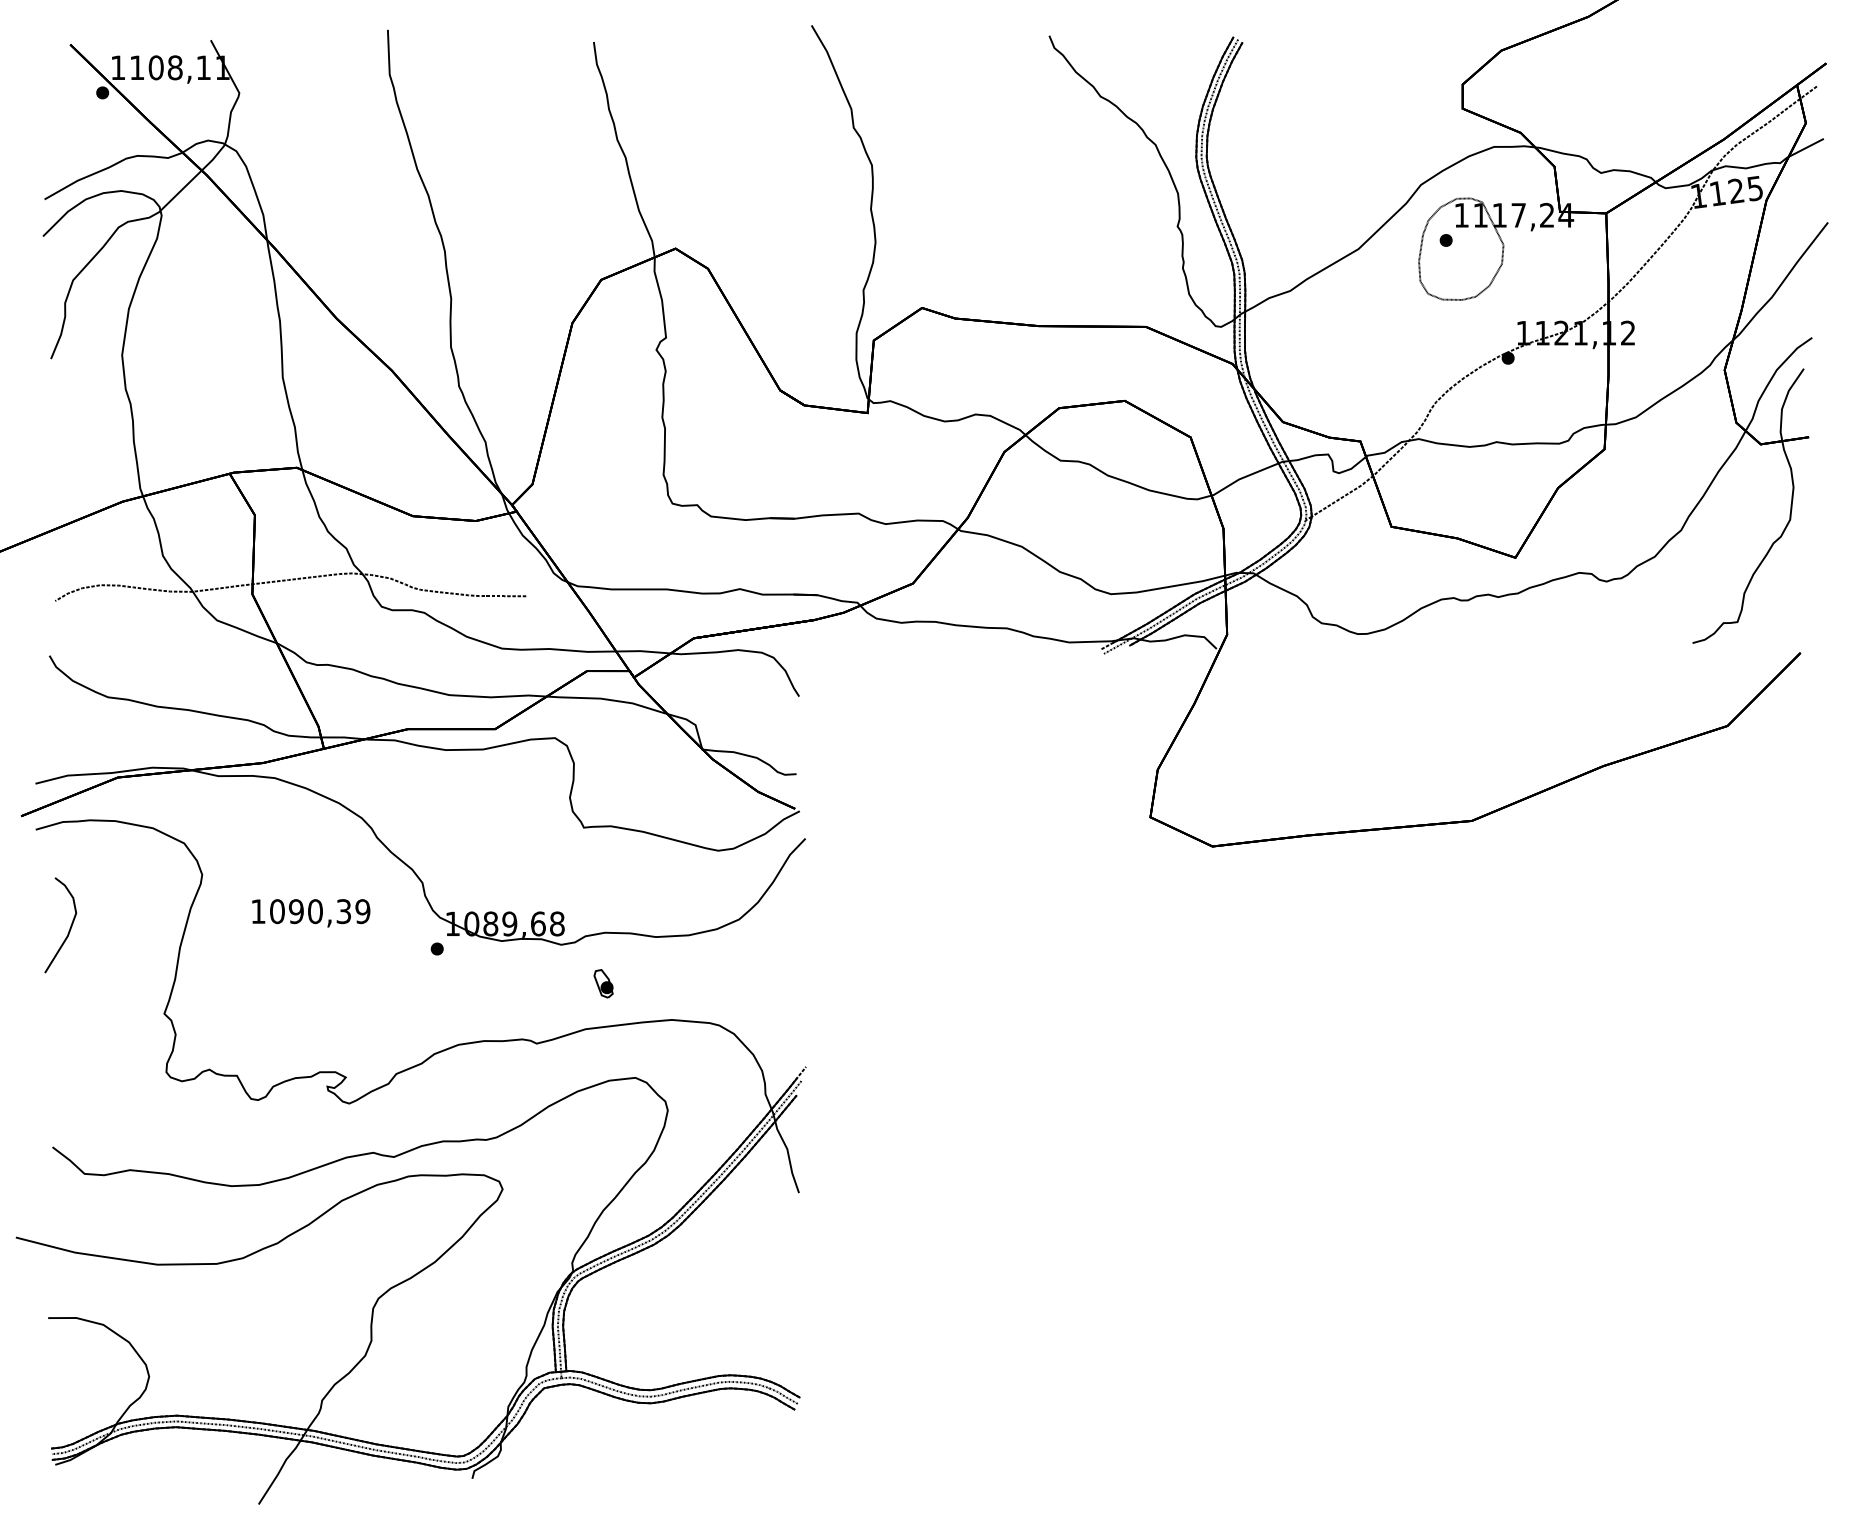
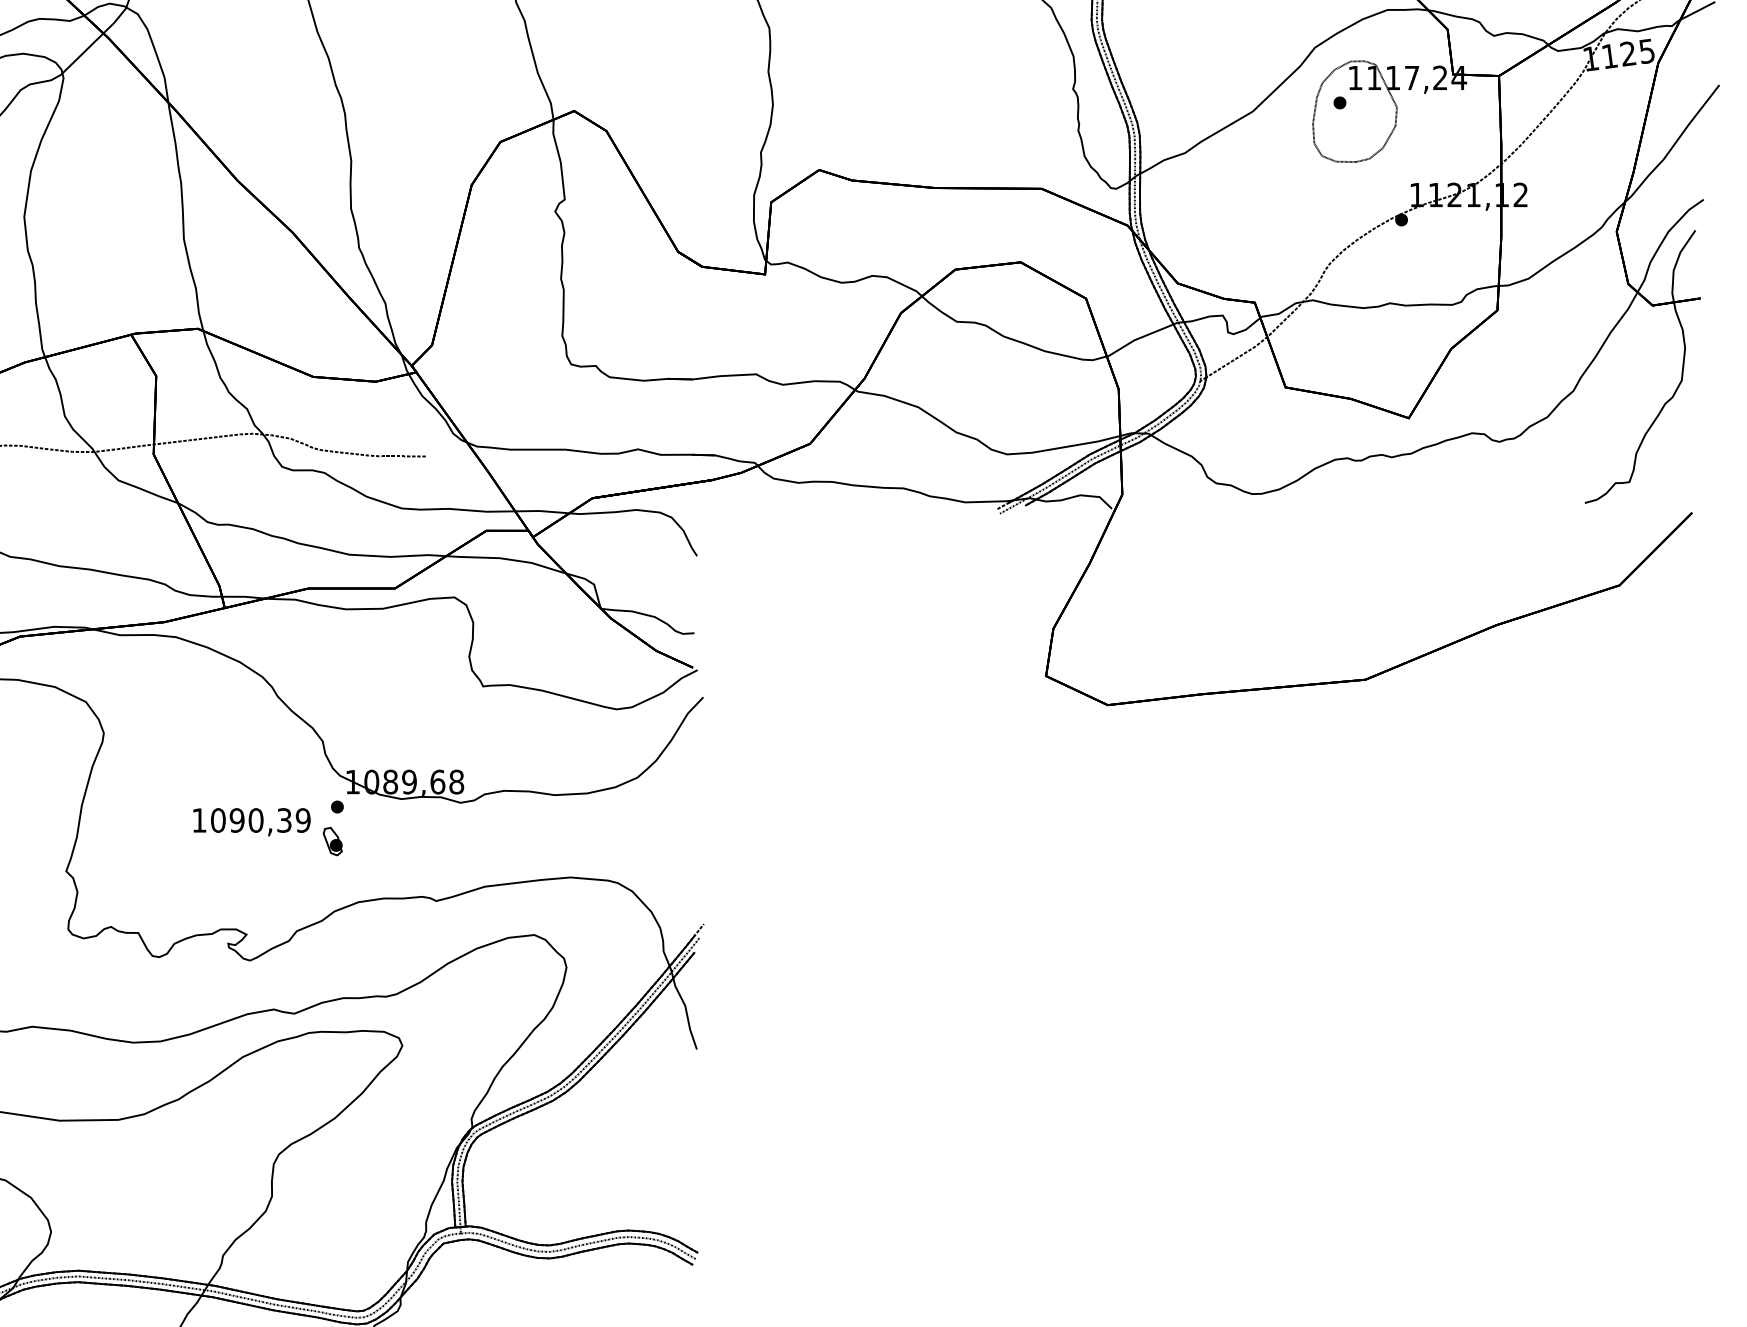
text: (311, 913) -> (252, 822), moved
part: (603, 983) -> (332, 841), moved

